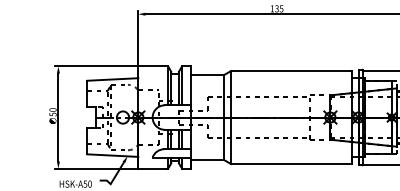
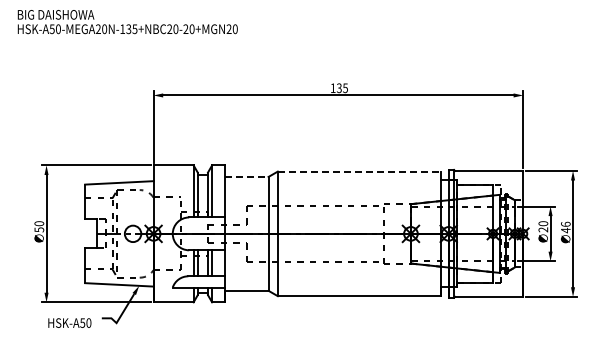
line: (292, 70) -> (359, 171), solid -> dashed
line: (207, 74) -> (246, 176), solid -> dashed

